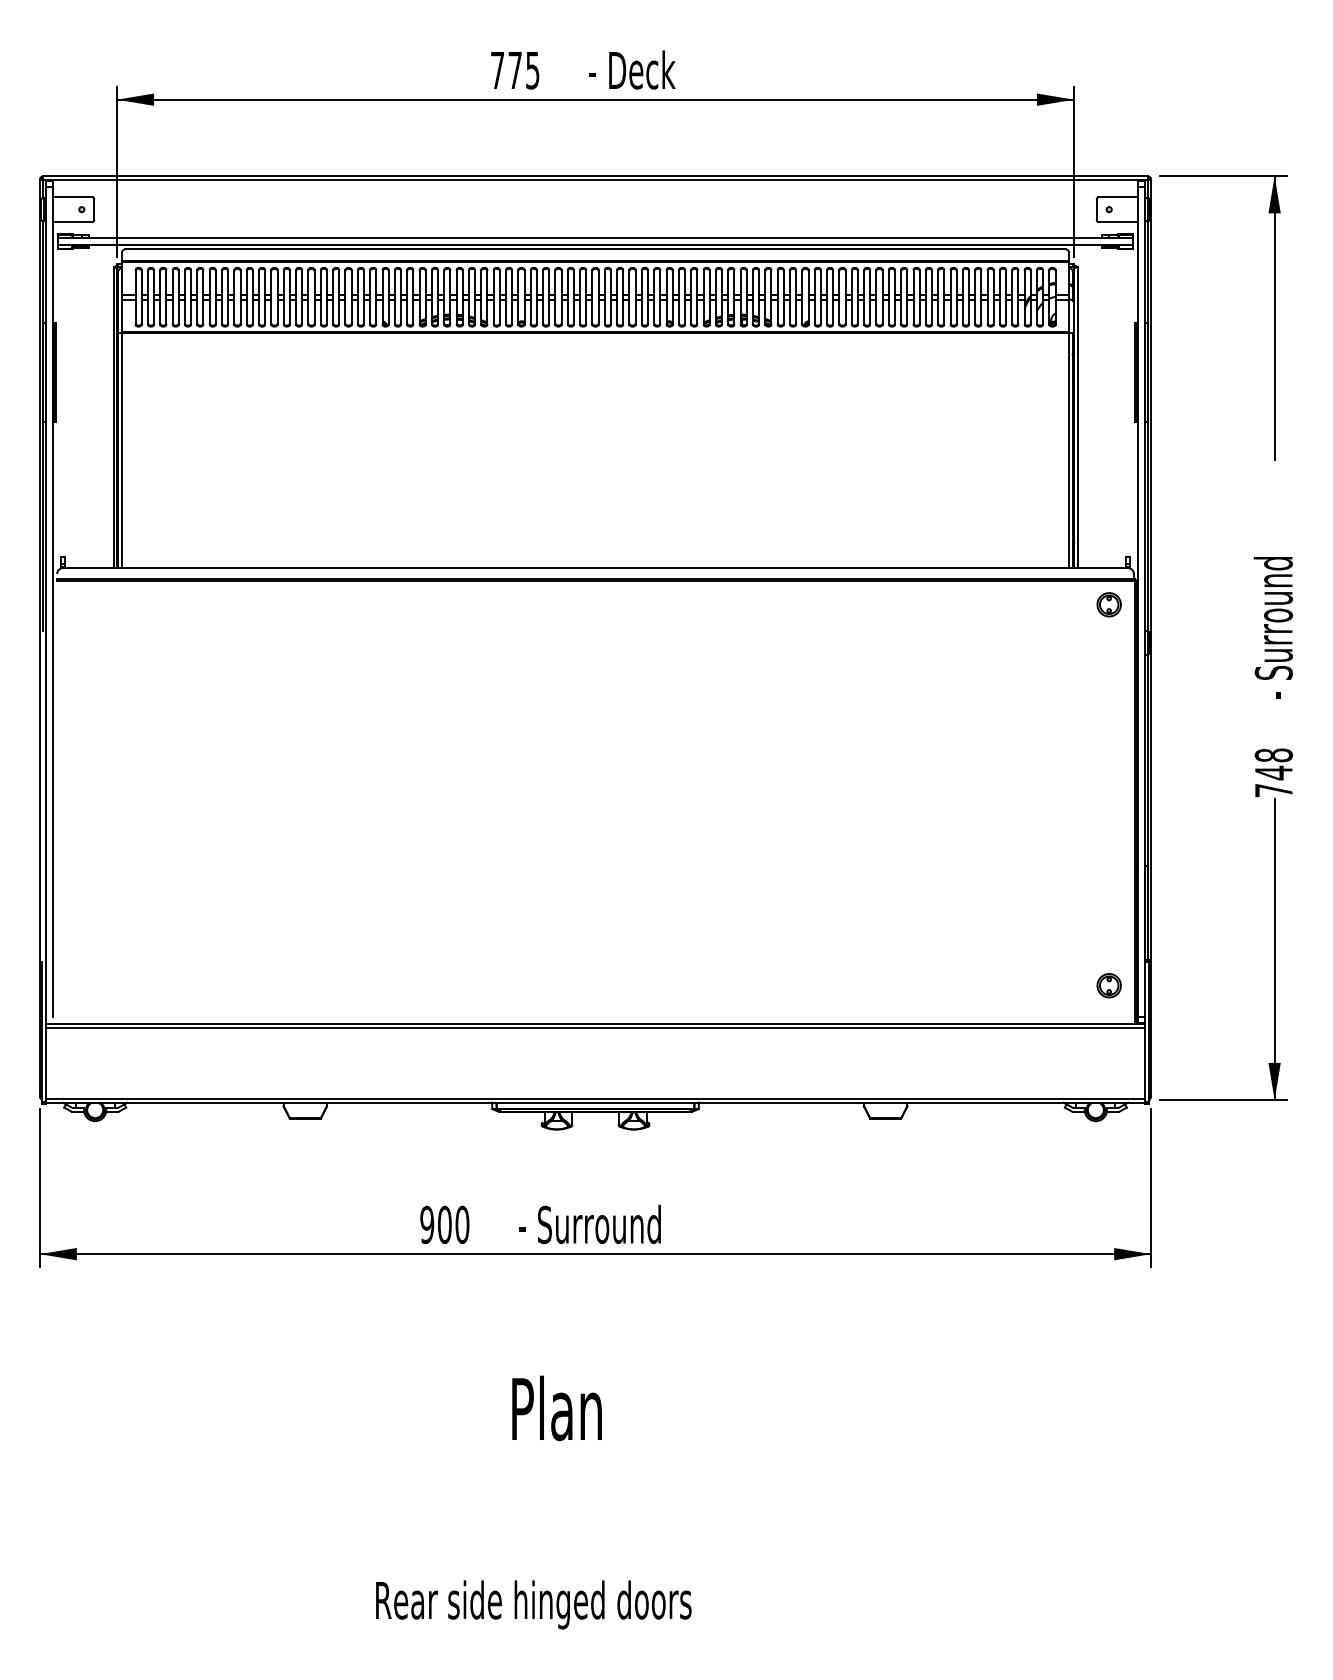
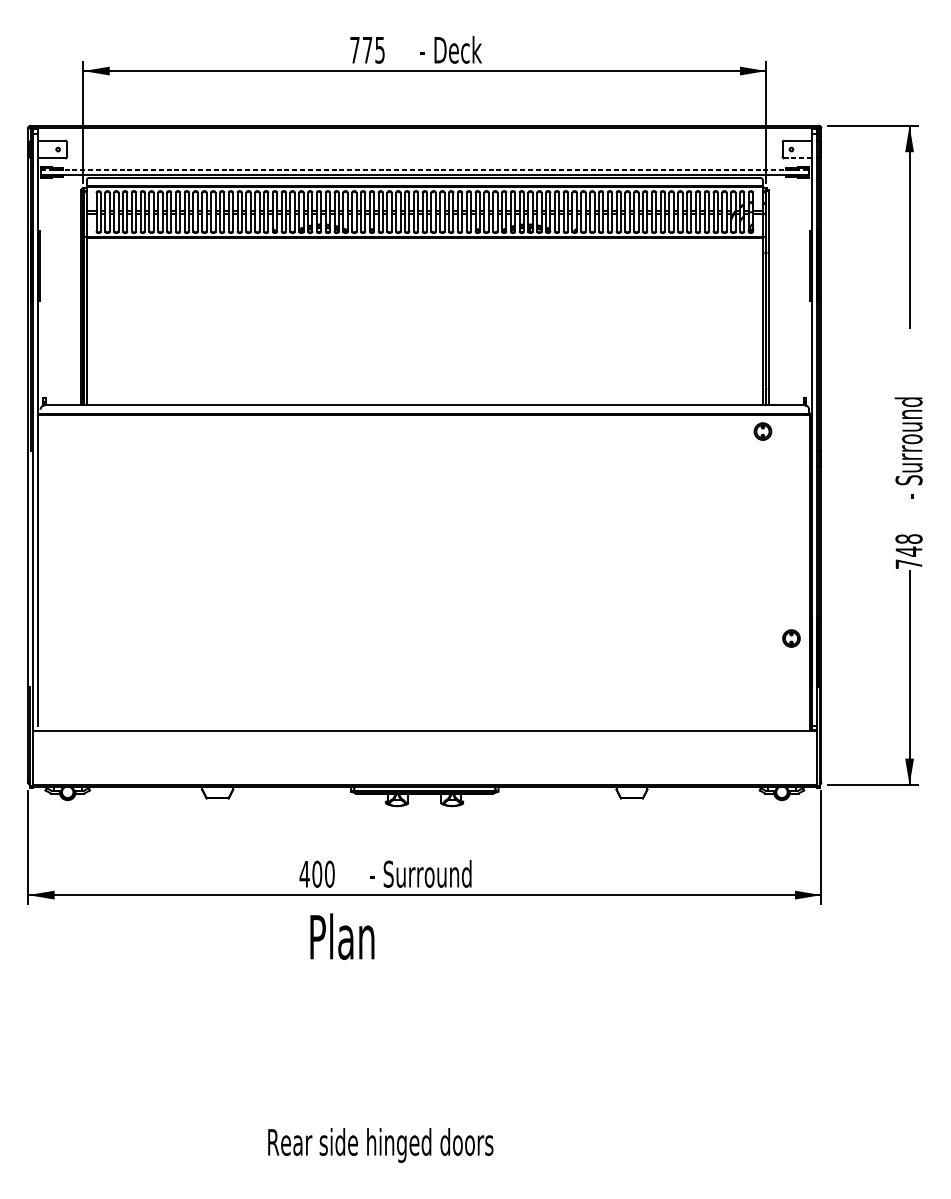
line: (1117, 222) -> (797, 158), solid -> dashed
line: (595, 238) -> (424, 170), solid -> dashed
part: (1108, 604) -> (762, 431), moved
part: (1108, 985) -> (790, 638), moved
line: (595, 1027) -> (424, 733), removed
text: (426, 1224) -> (304, 873), 900 -> 400
text: (556, 1408) -> (342, 936), moved

